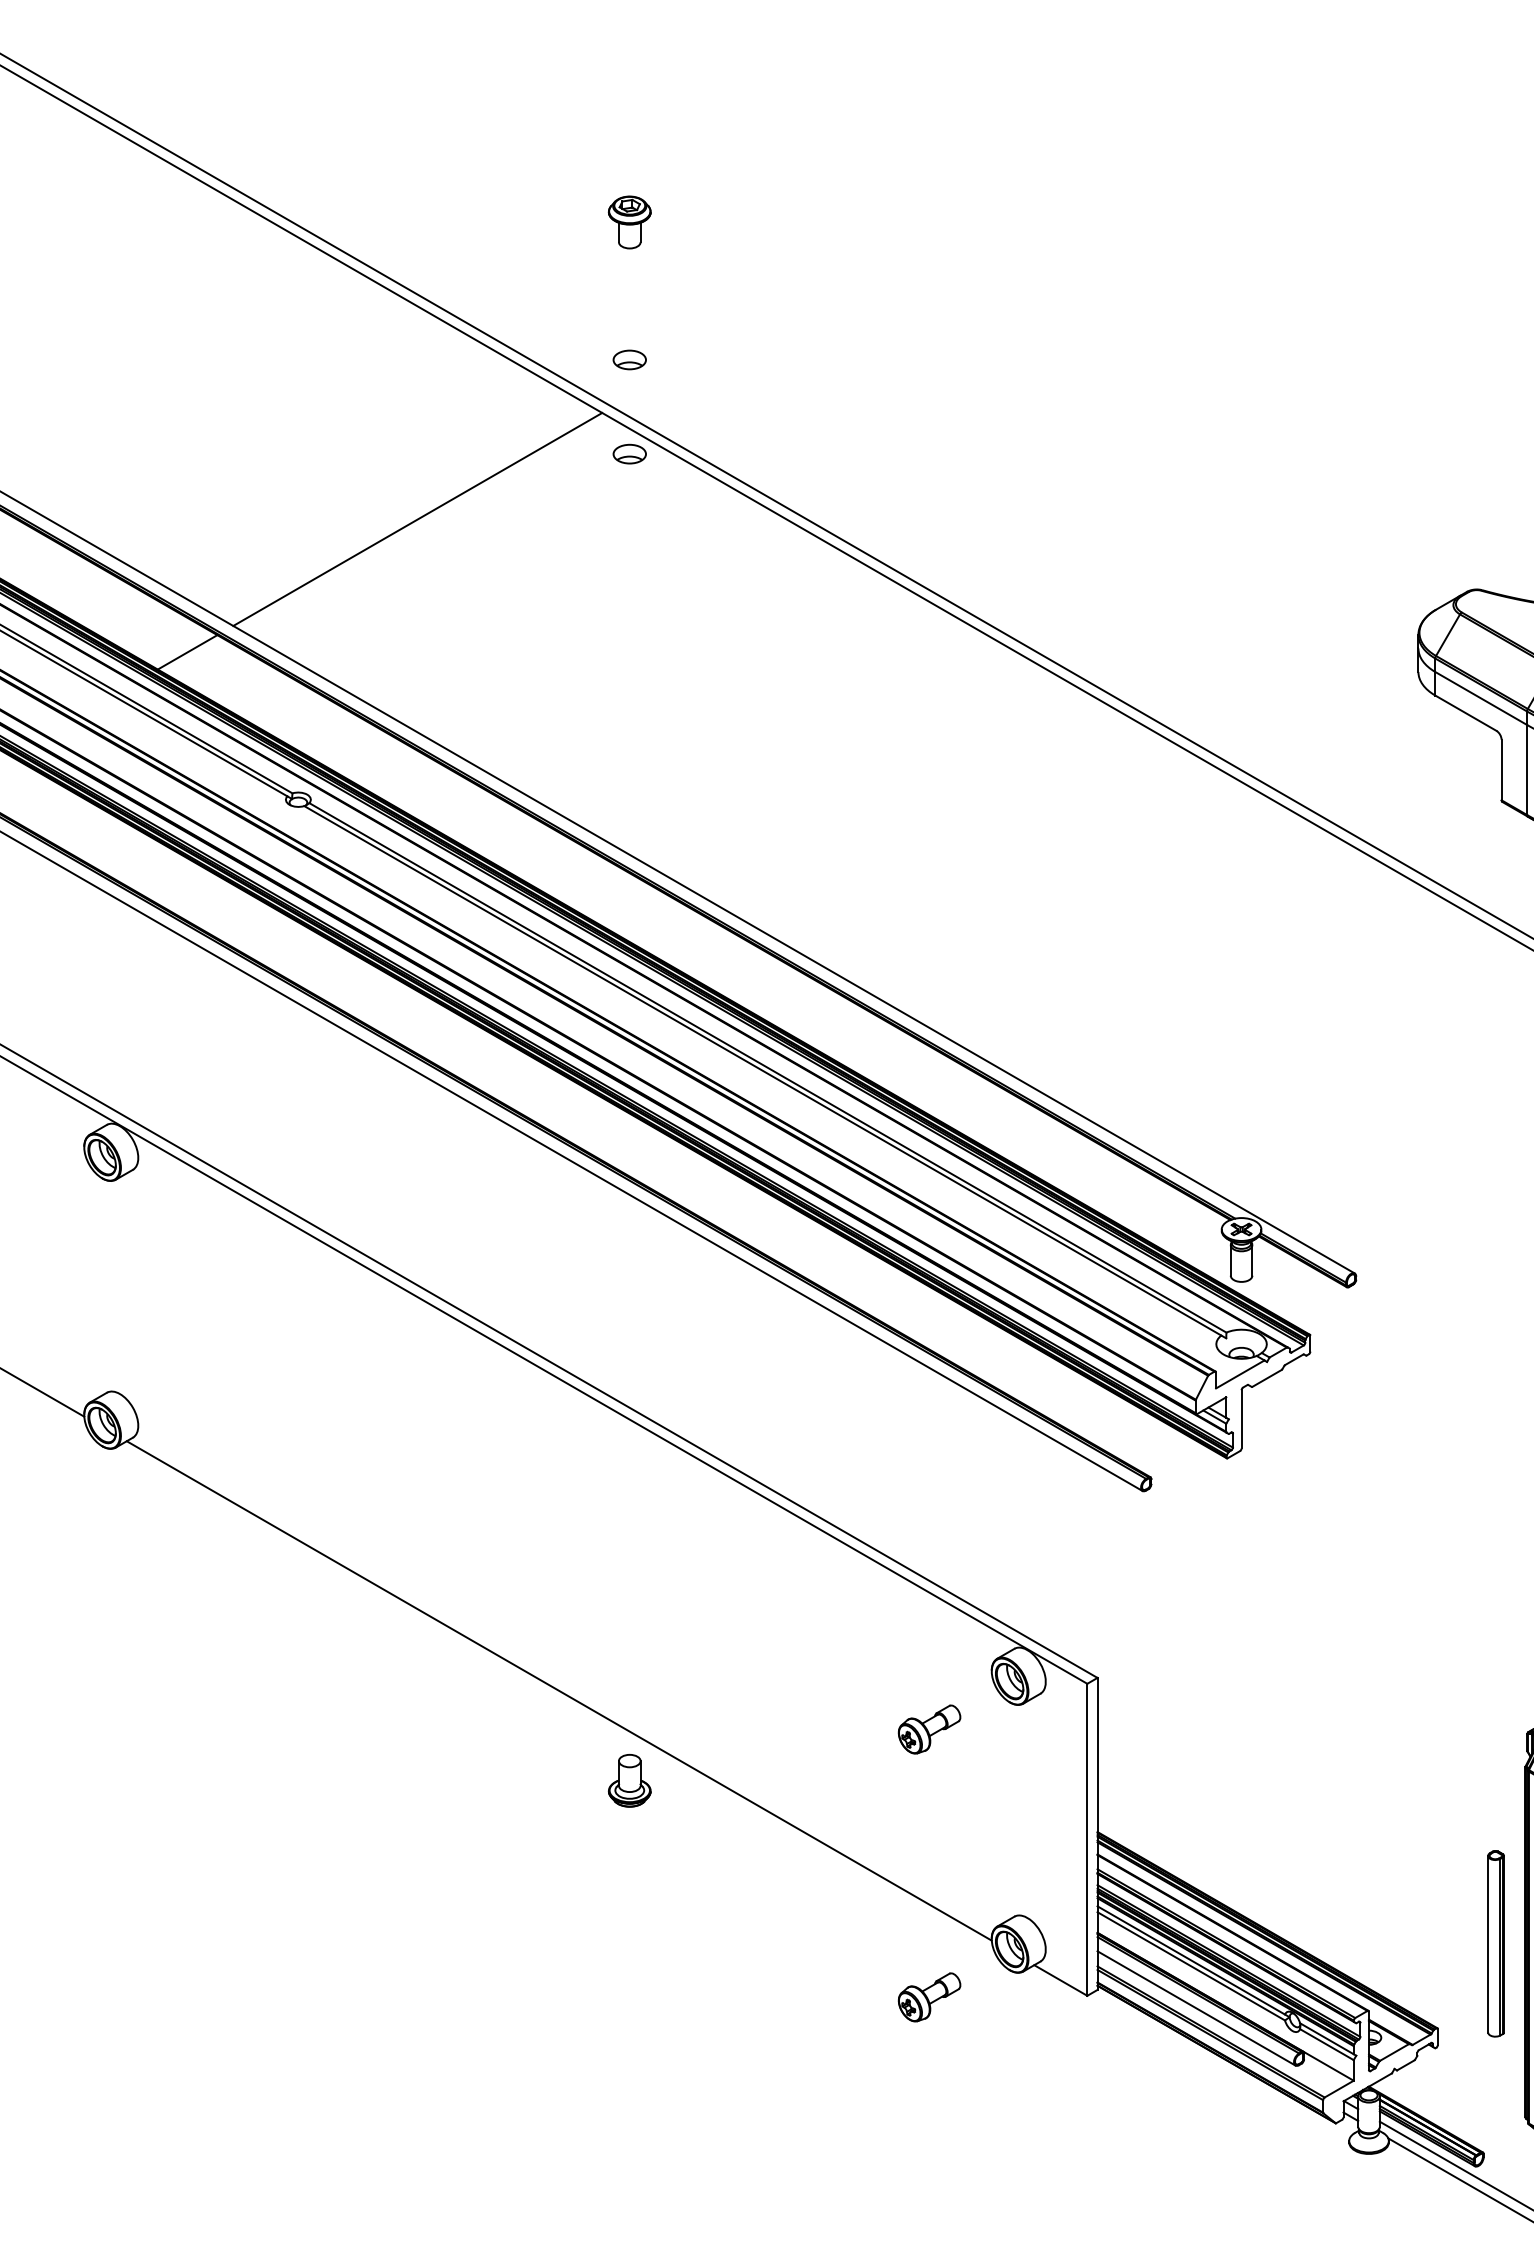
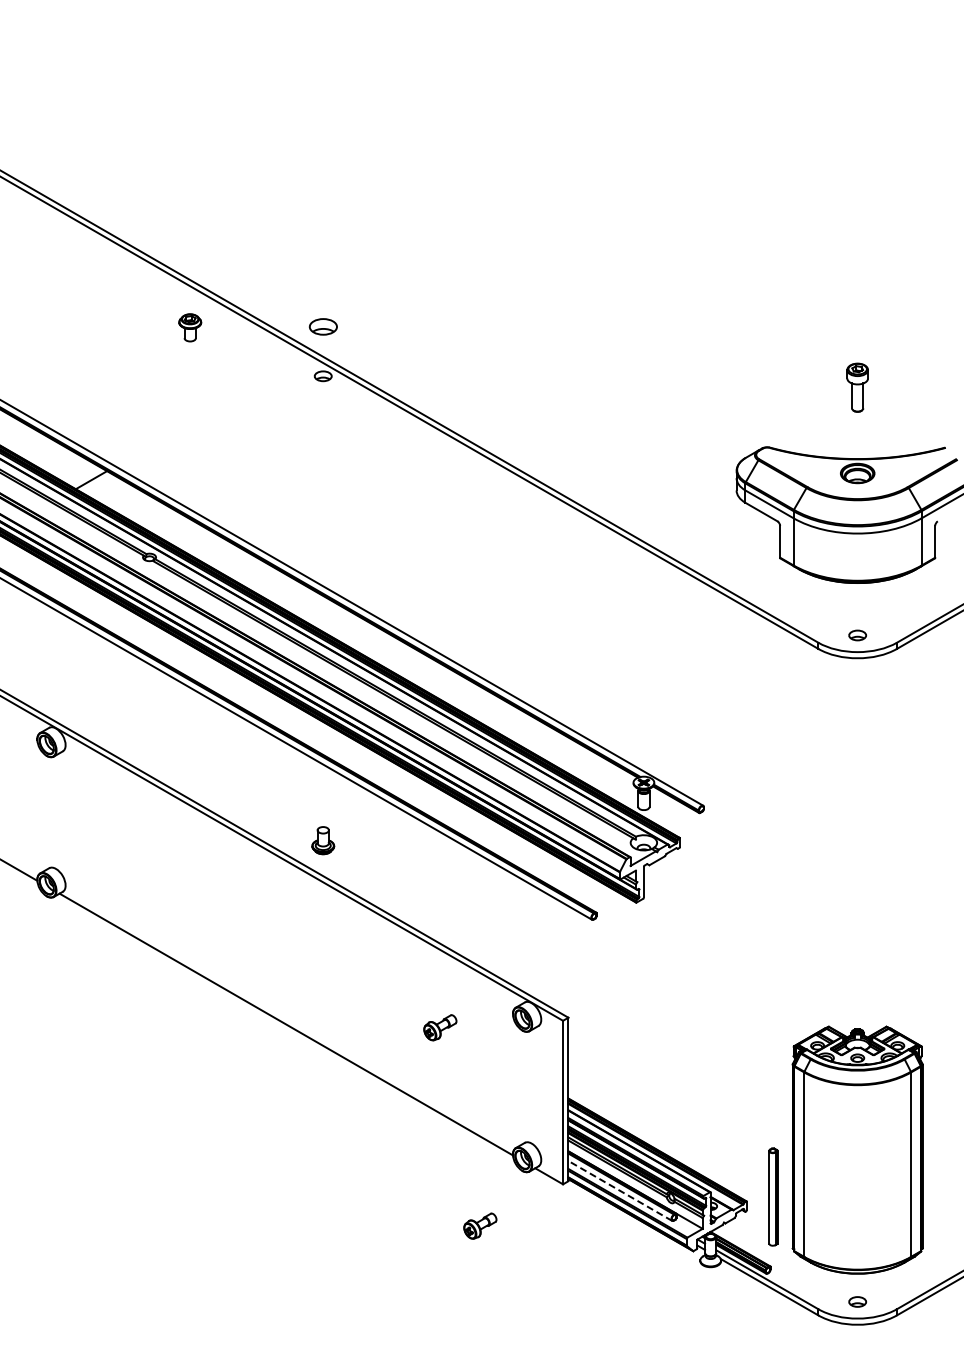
part: (630, 221) -> (190, 327), moved
part: (628, 359) -> (322, 326), size x1.6
line: (416, 519) -> (211, 410), removed
part: (929, 1729) -> (440, 1027), moved
part: (630, 1780) -> (323, 840), moved
part: (1496, 1942) -> (773, 1196), moved
part: (929, 1996) -> (480, 1225), moved
line: (1196, 2007) -> (620, 1190), solid -> dashed

